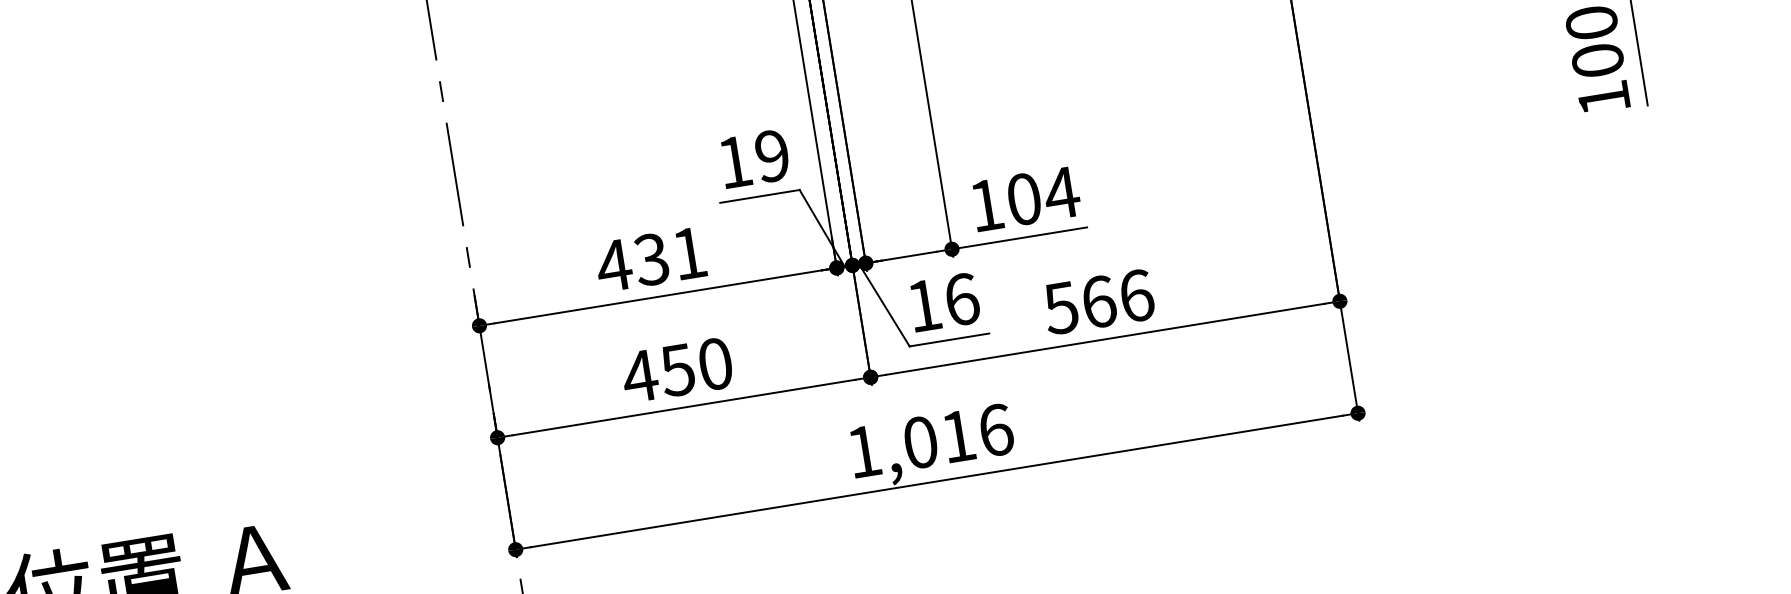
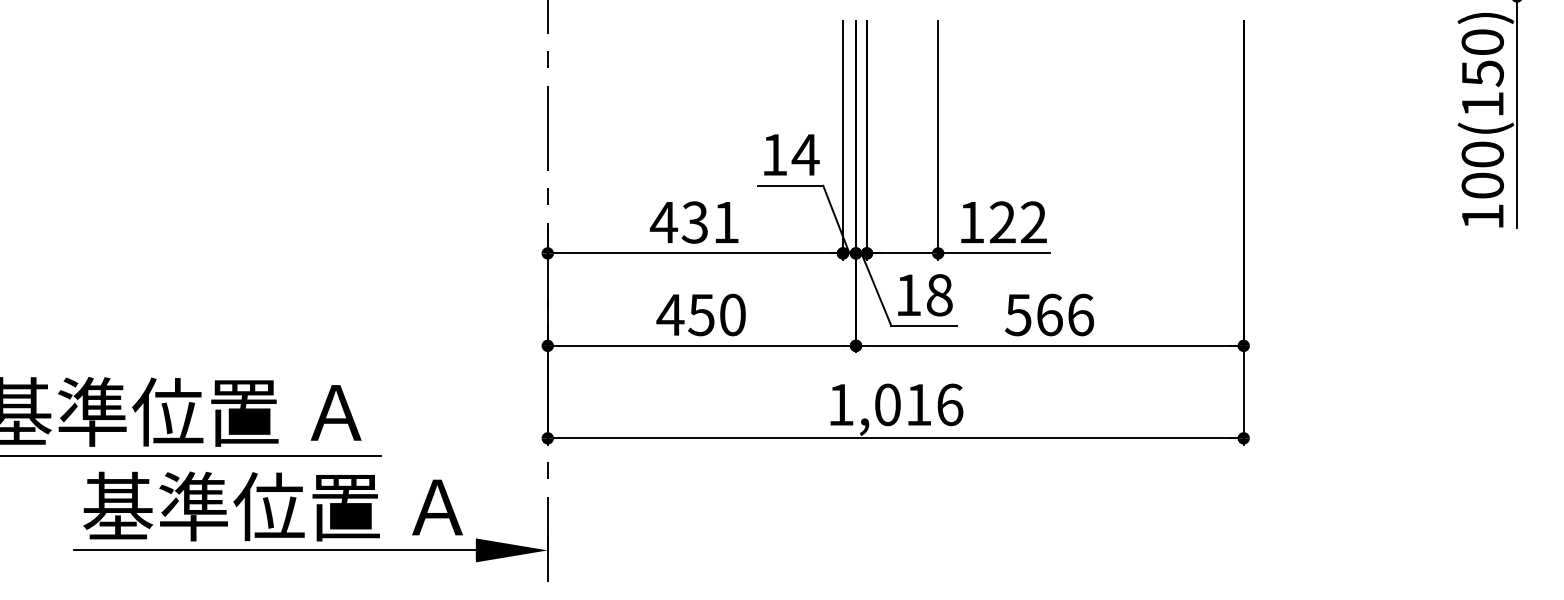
text: (772, 155) -> (805, 154), 19 -> 14
text: (1043, 196) -> (1018, 222), 104 -> 122
text: (961, 299) -> (939, 295), 16 -> 18

